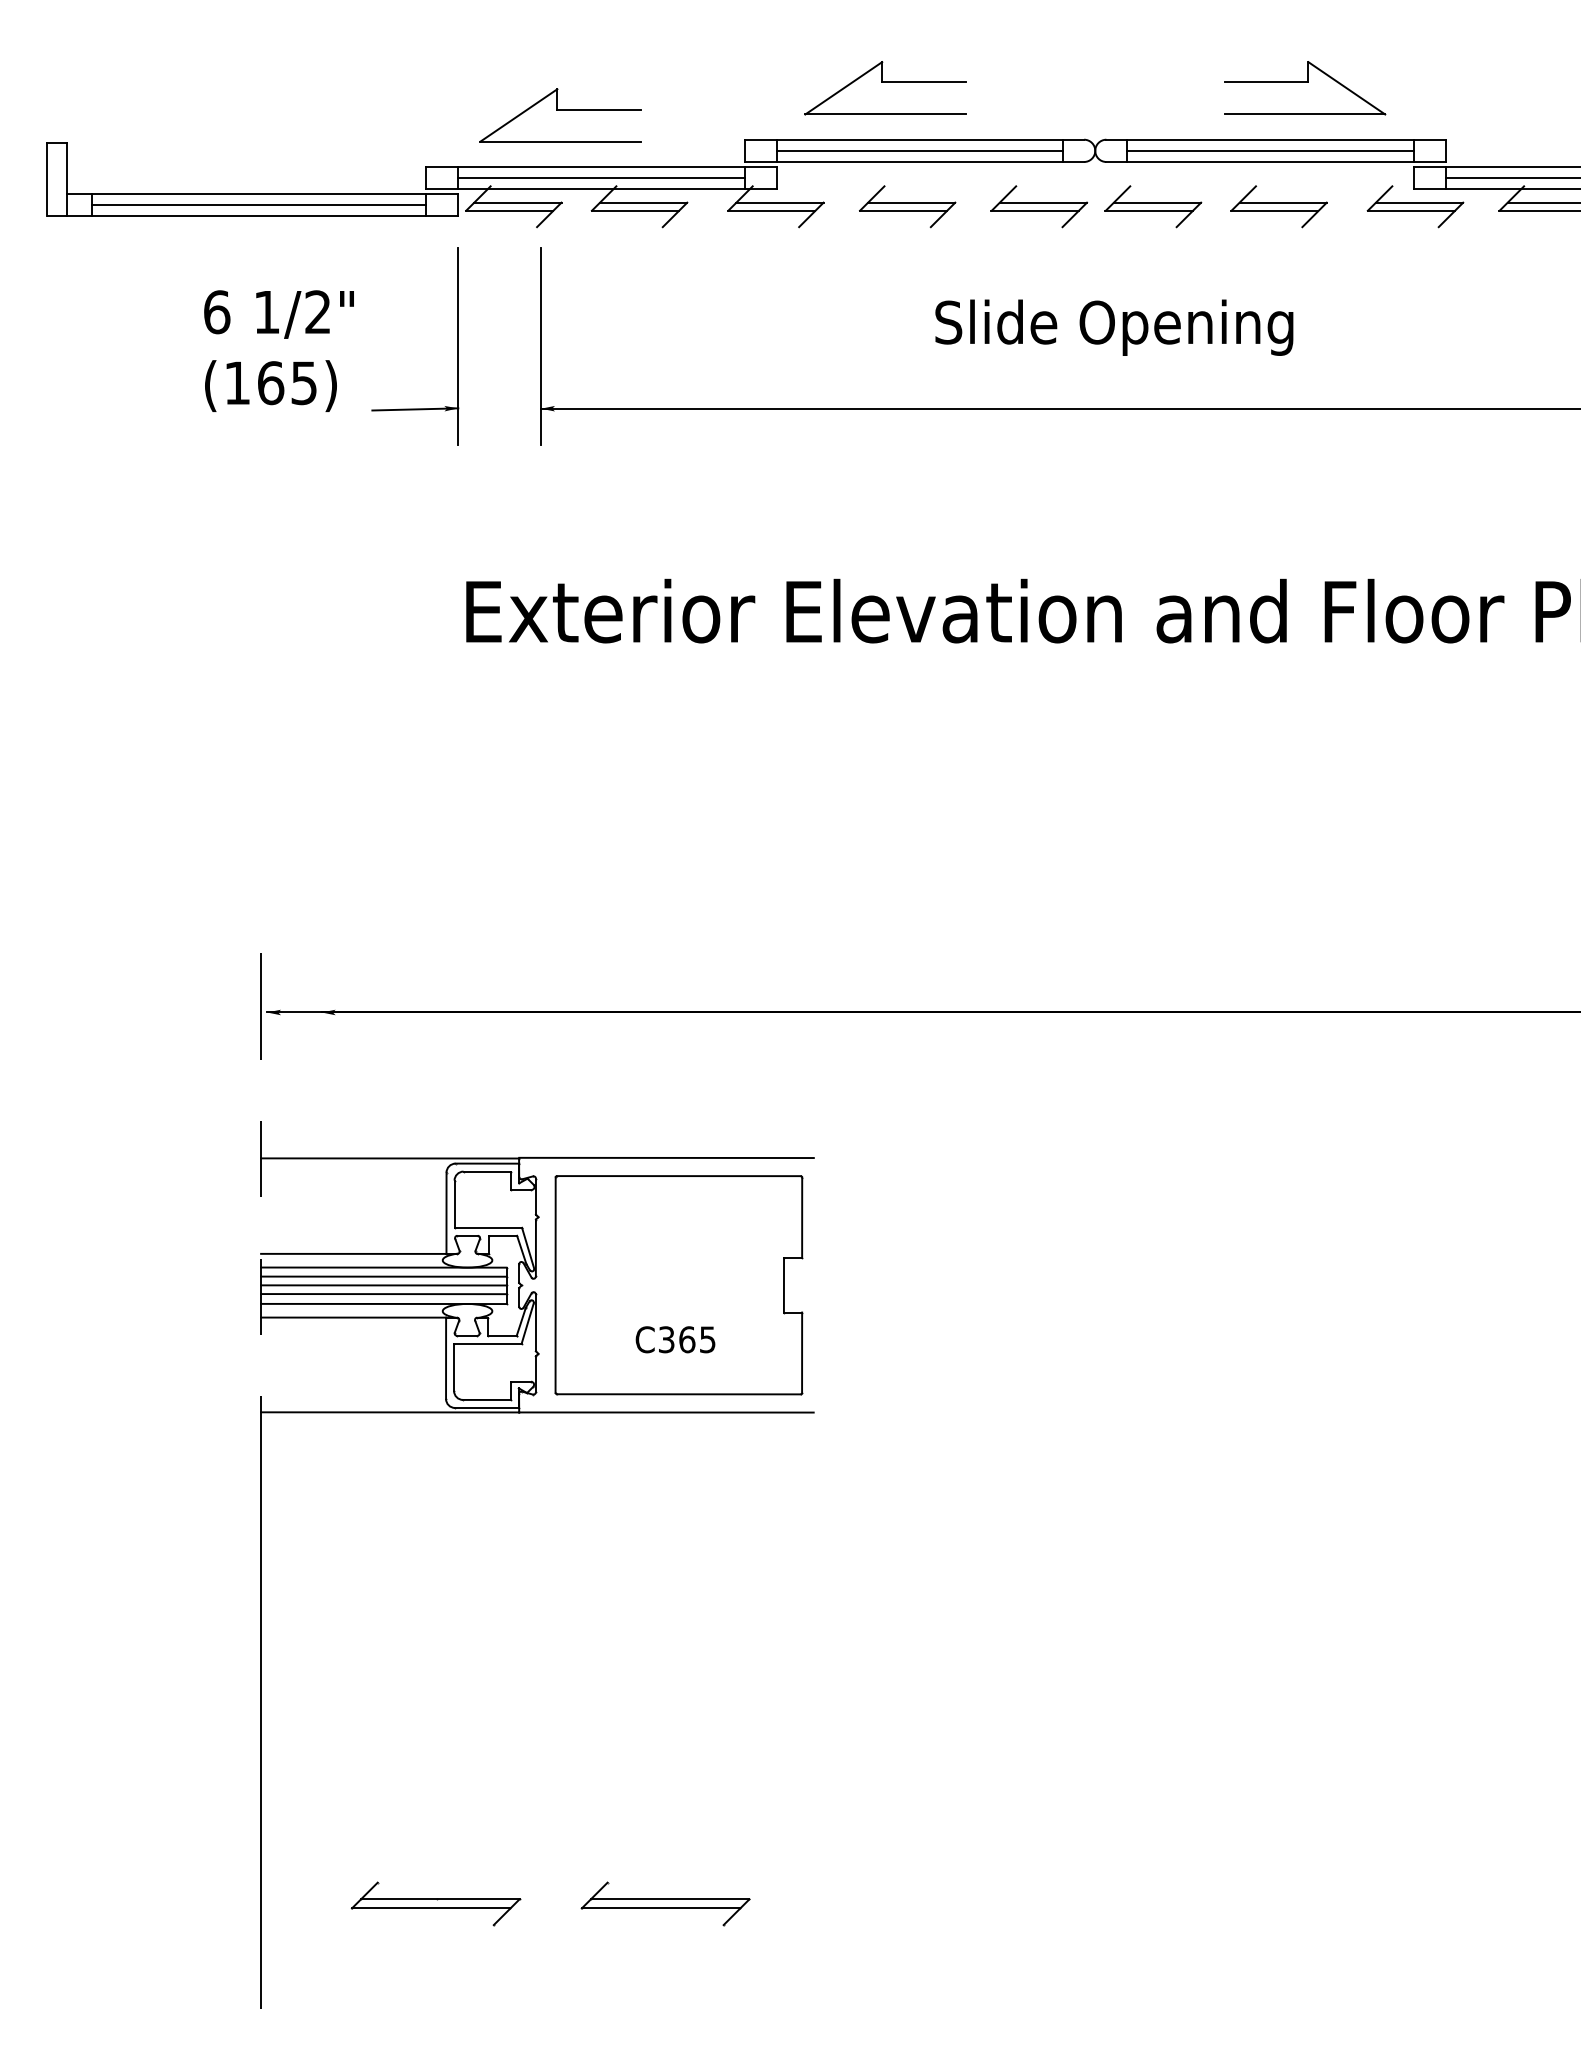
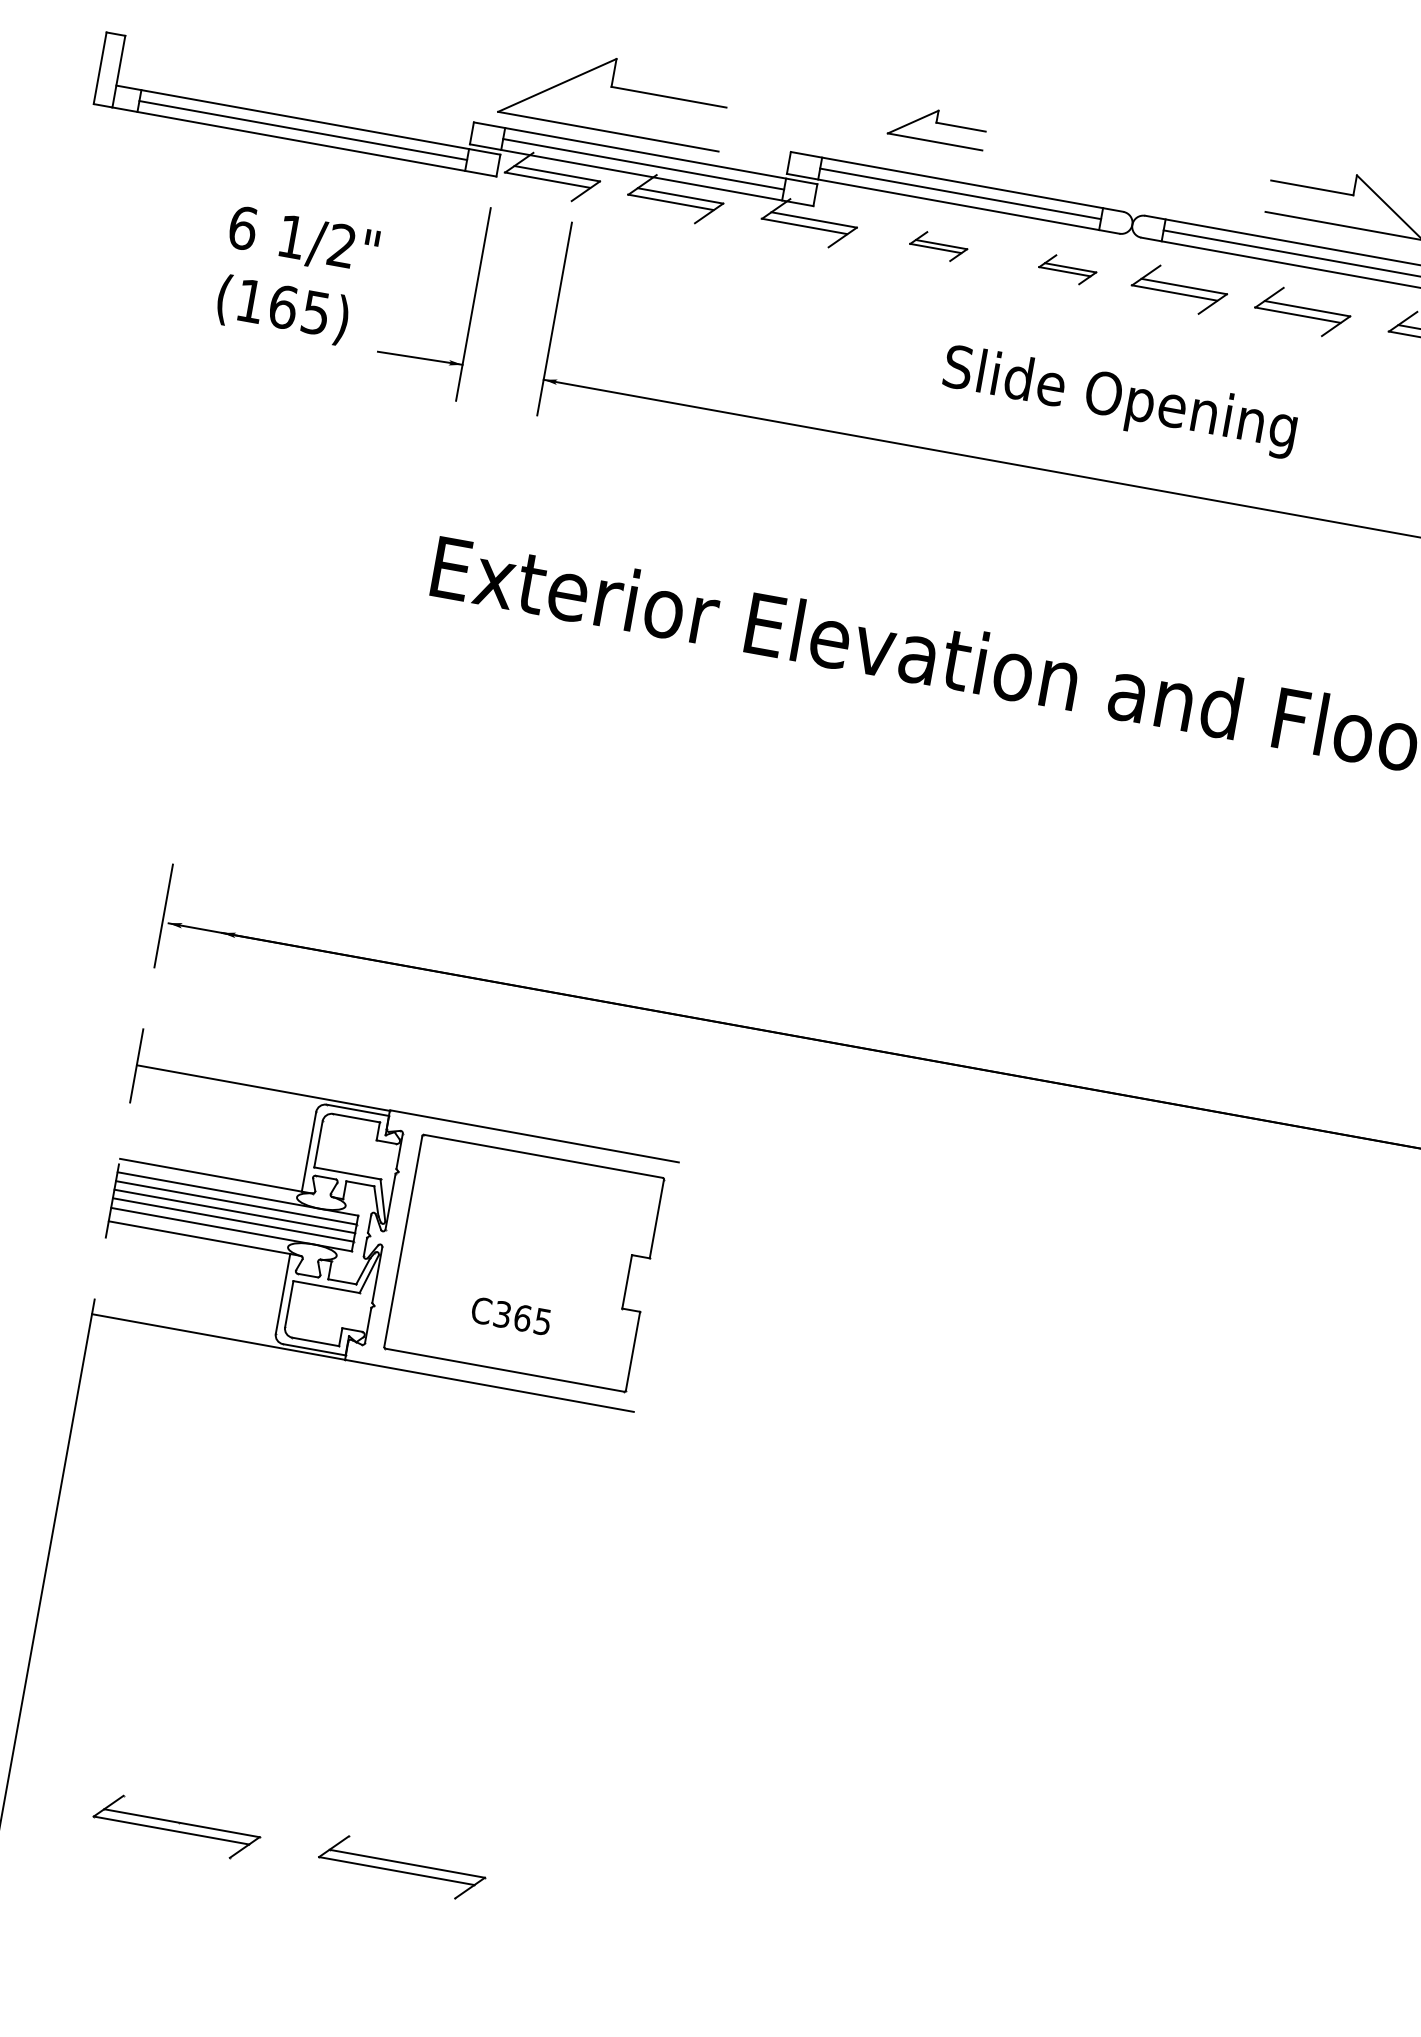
part: (885, 88) -> (937, 126), size x0.6
part: (560, 115) -> (614, 95), size x1.4
part: (907, 206) -> (938, 246), size x0.6
part: (1039, 206) -> (1067, 269), size x0.6

